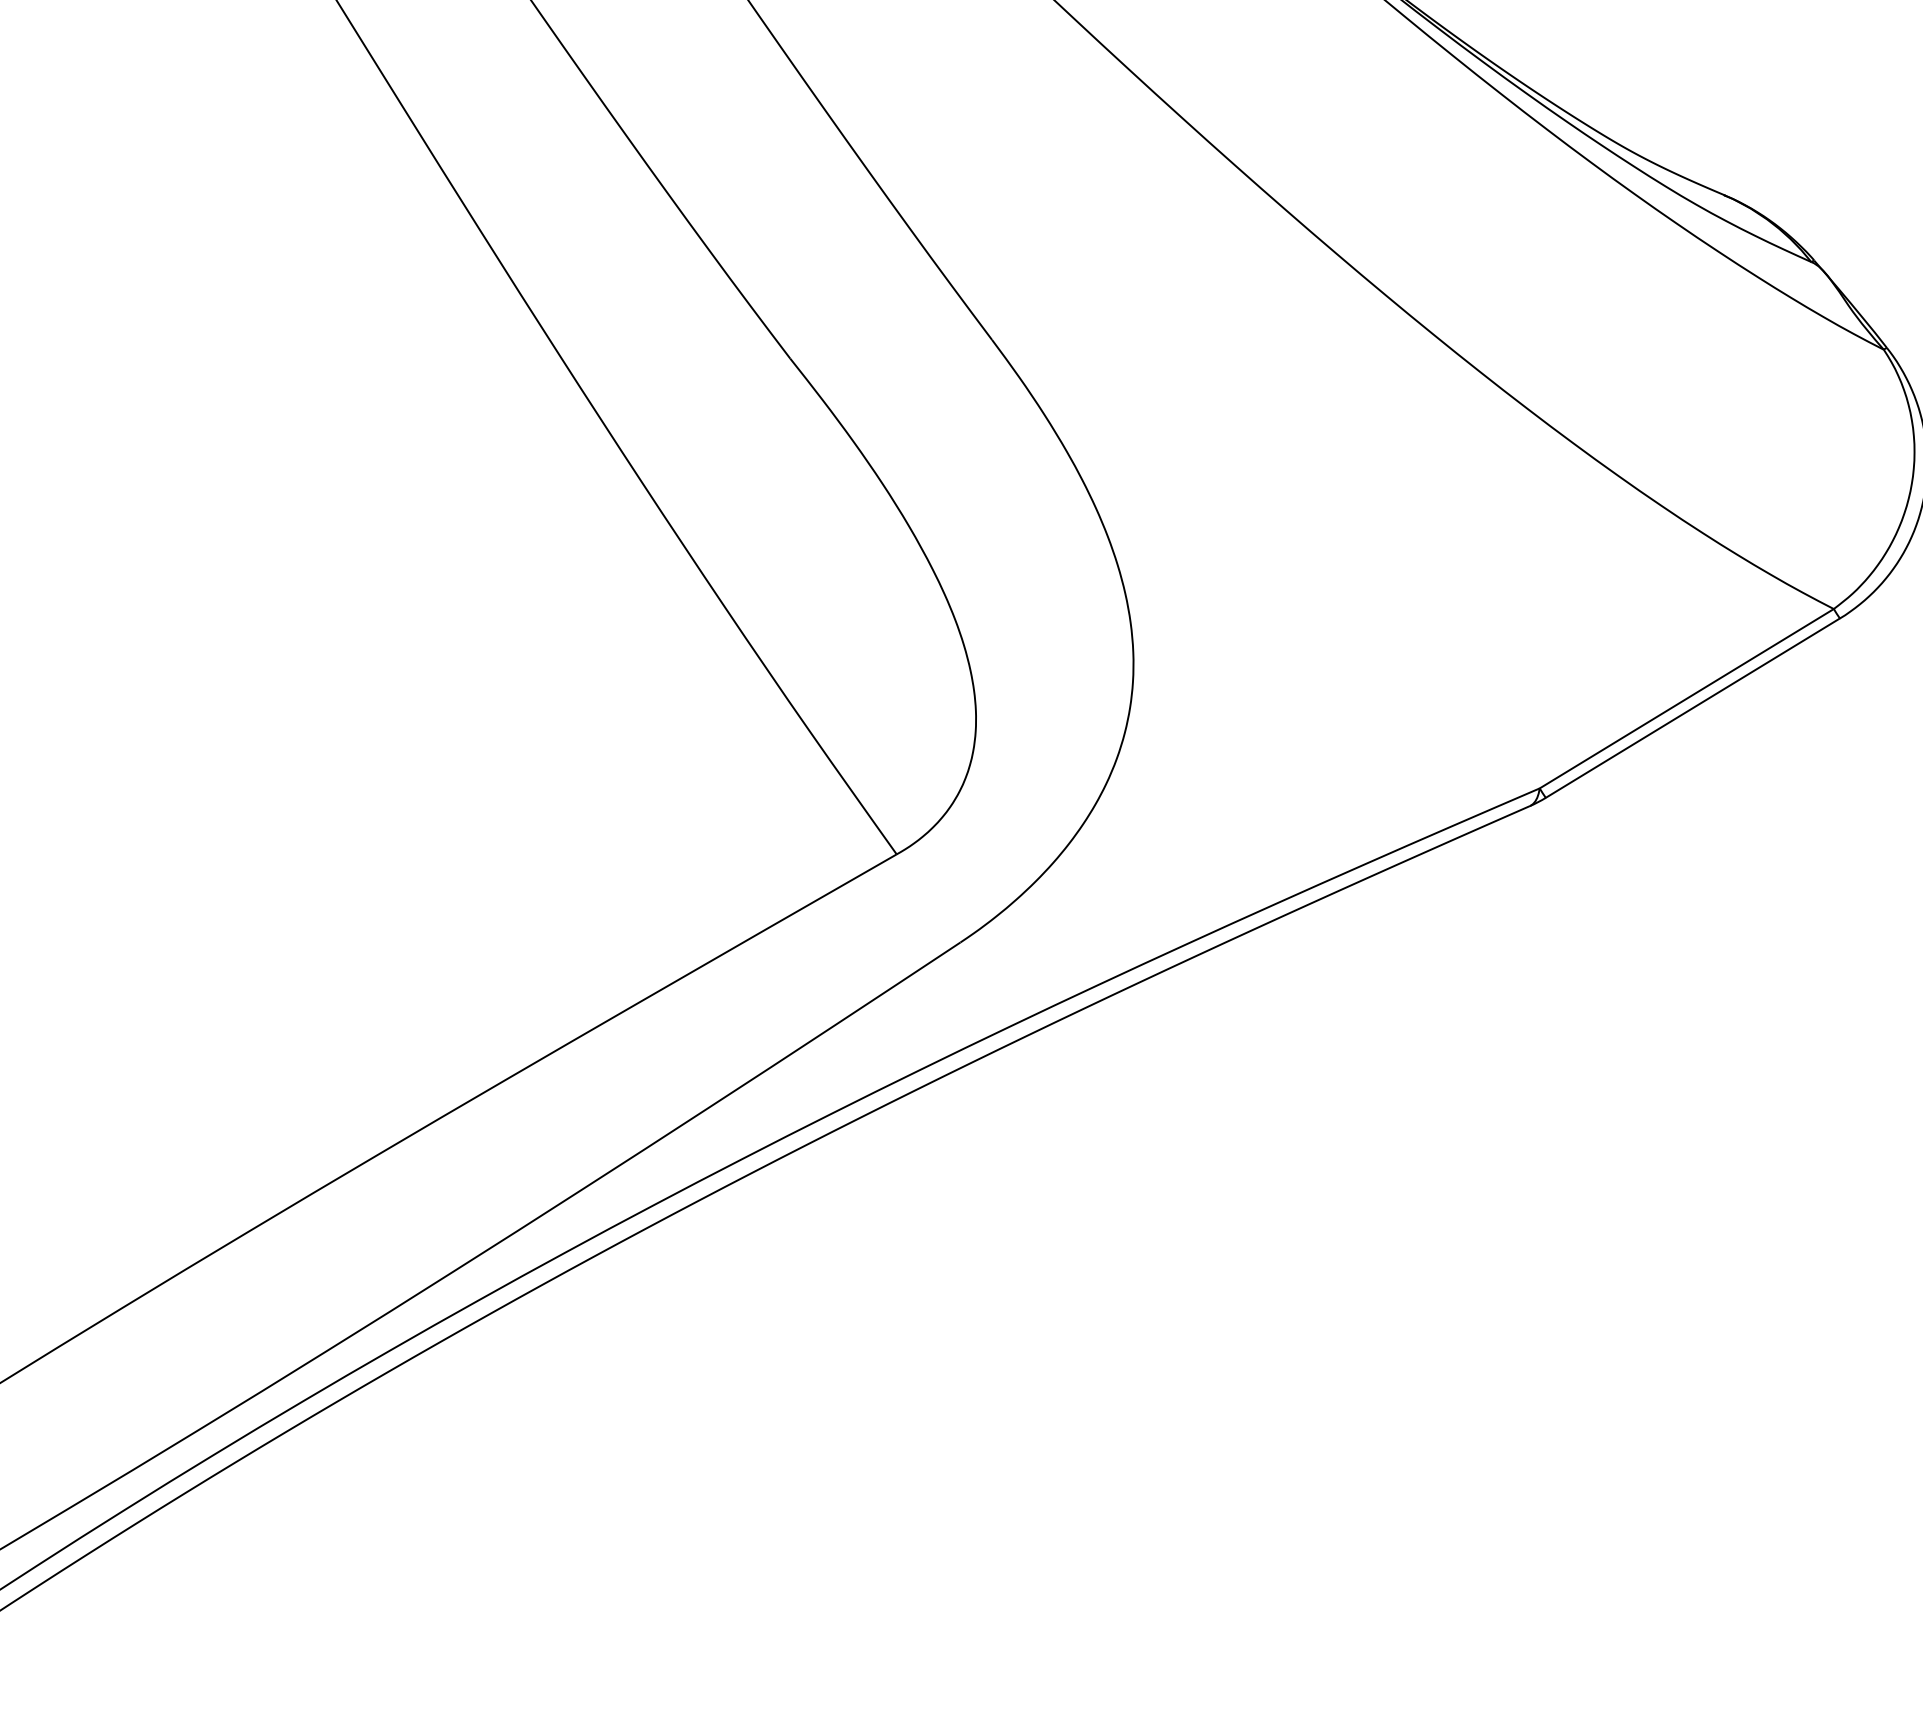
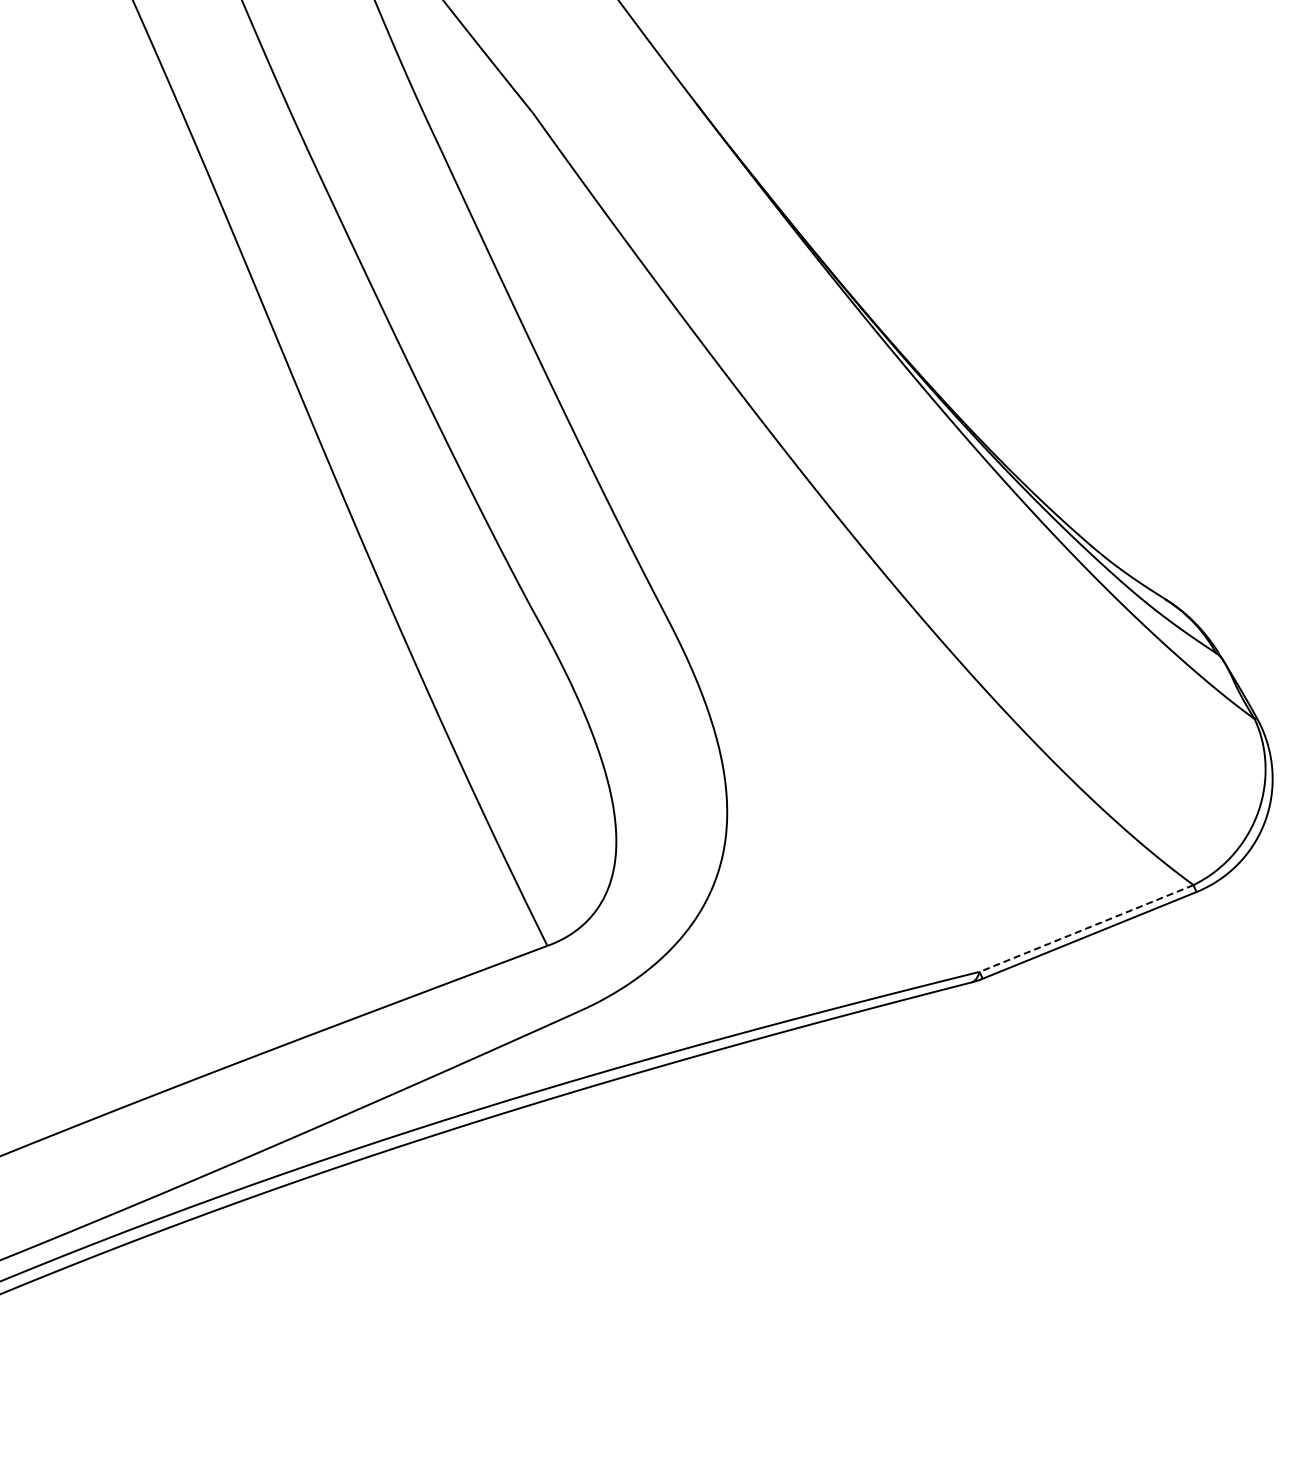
line: (1686, 698) -> (1086, 928), solid -> dashed

